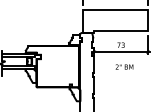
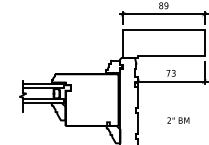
text: (124, 66) -> (178, 120), moved

